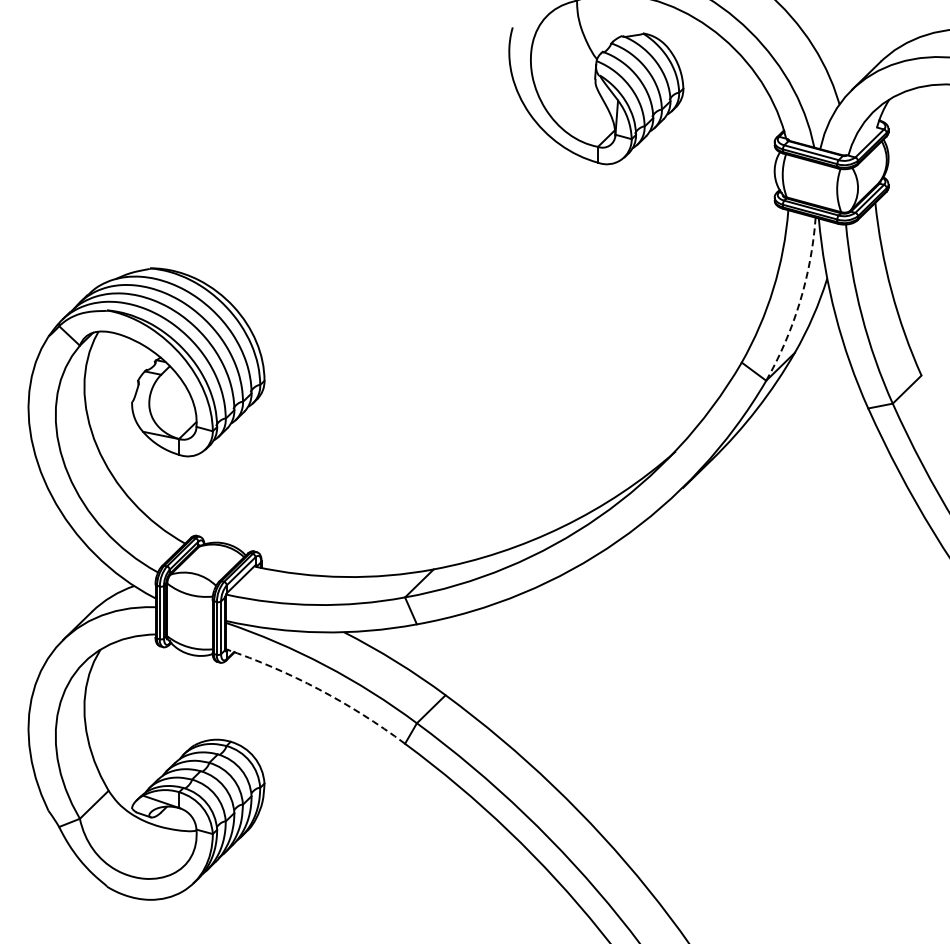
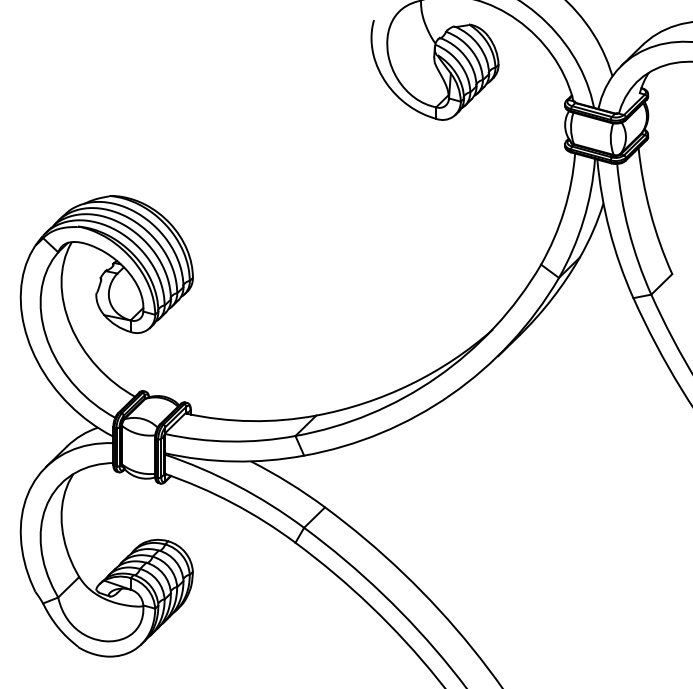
arc: (799, 301) -> (583, 220), dashed -> solid
arc: (318, 689) -> (232, 503), dashed -> solid

